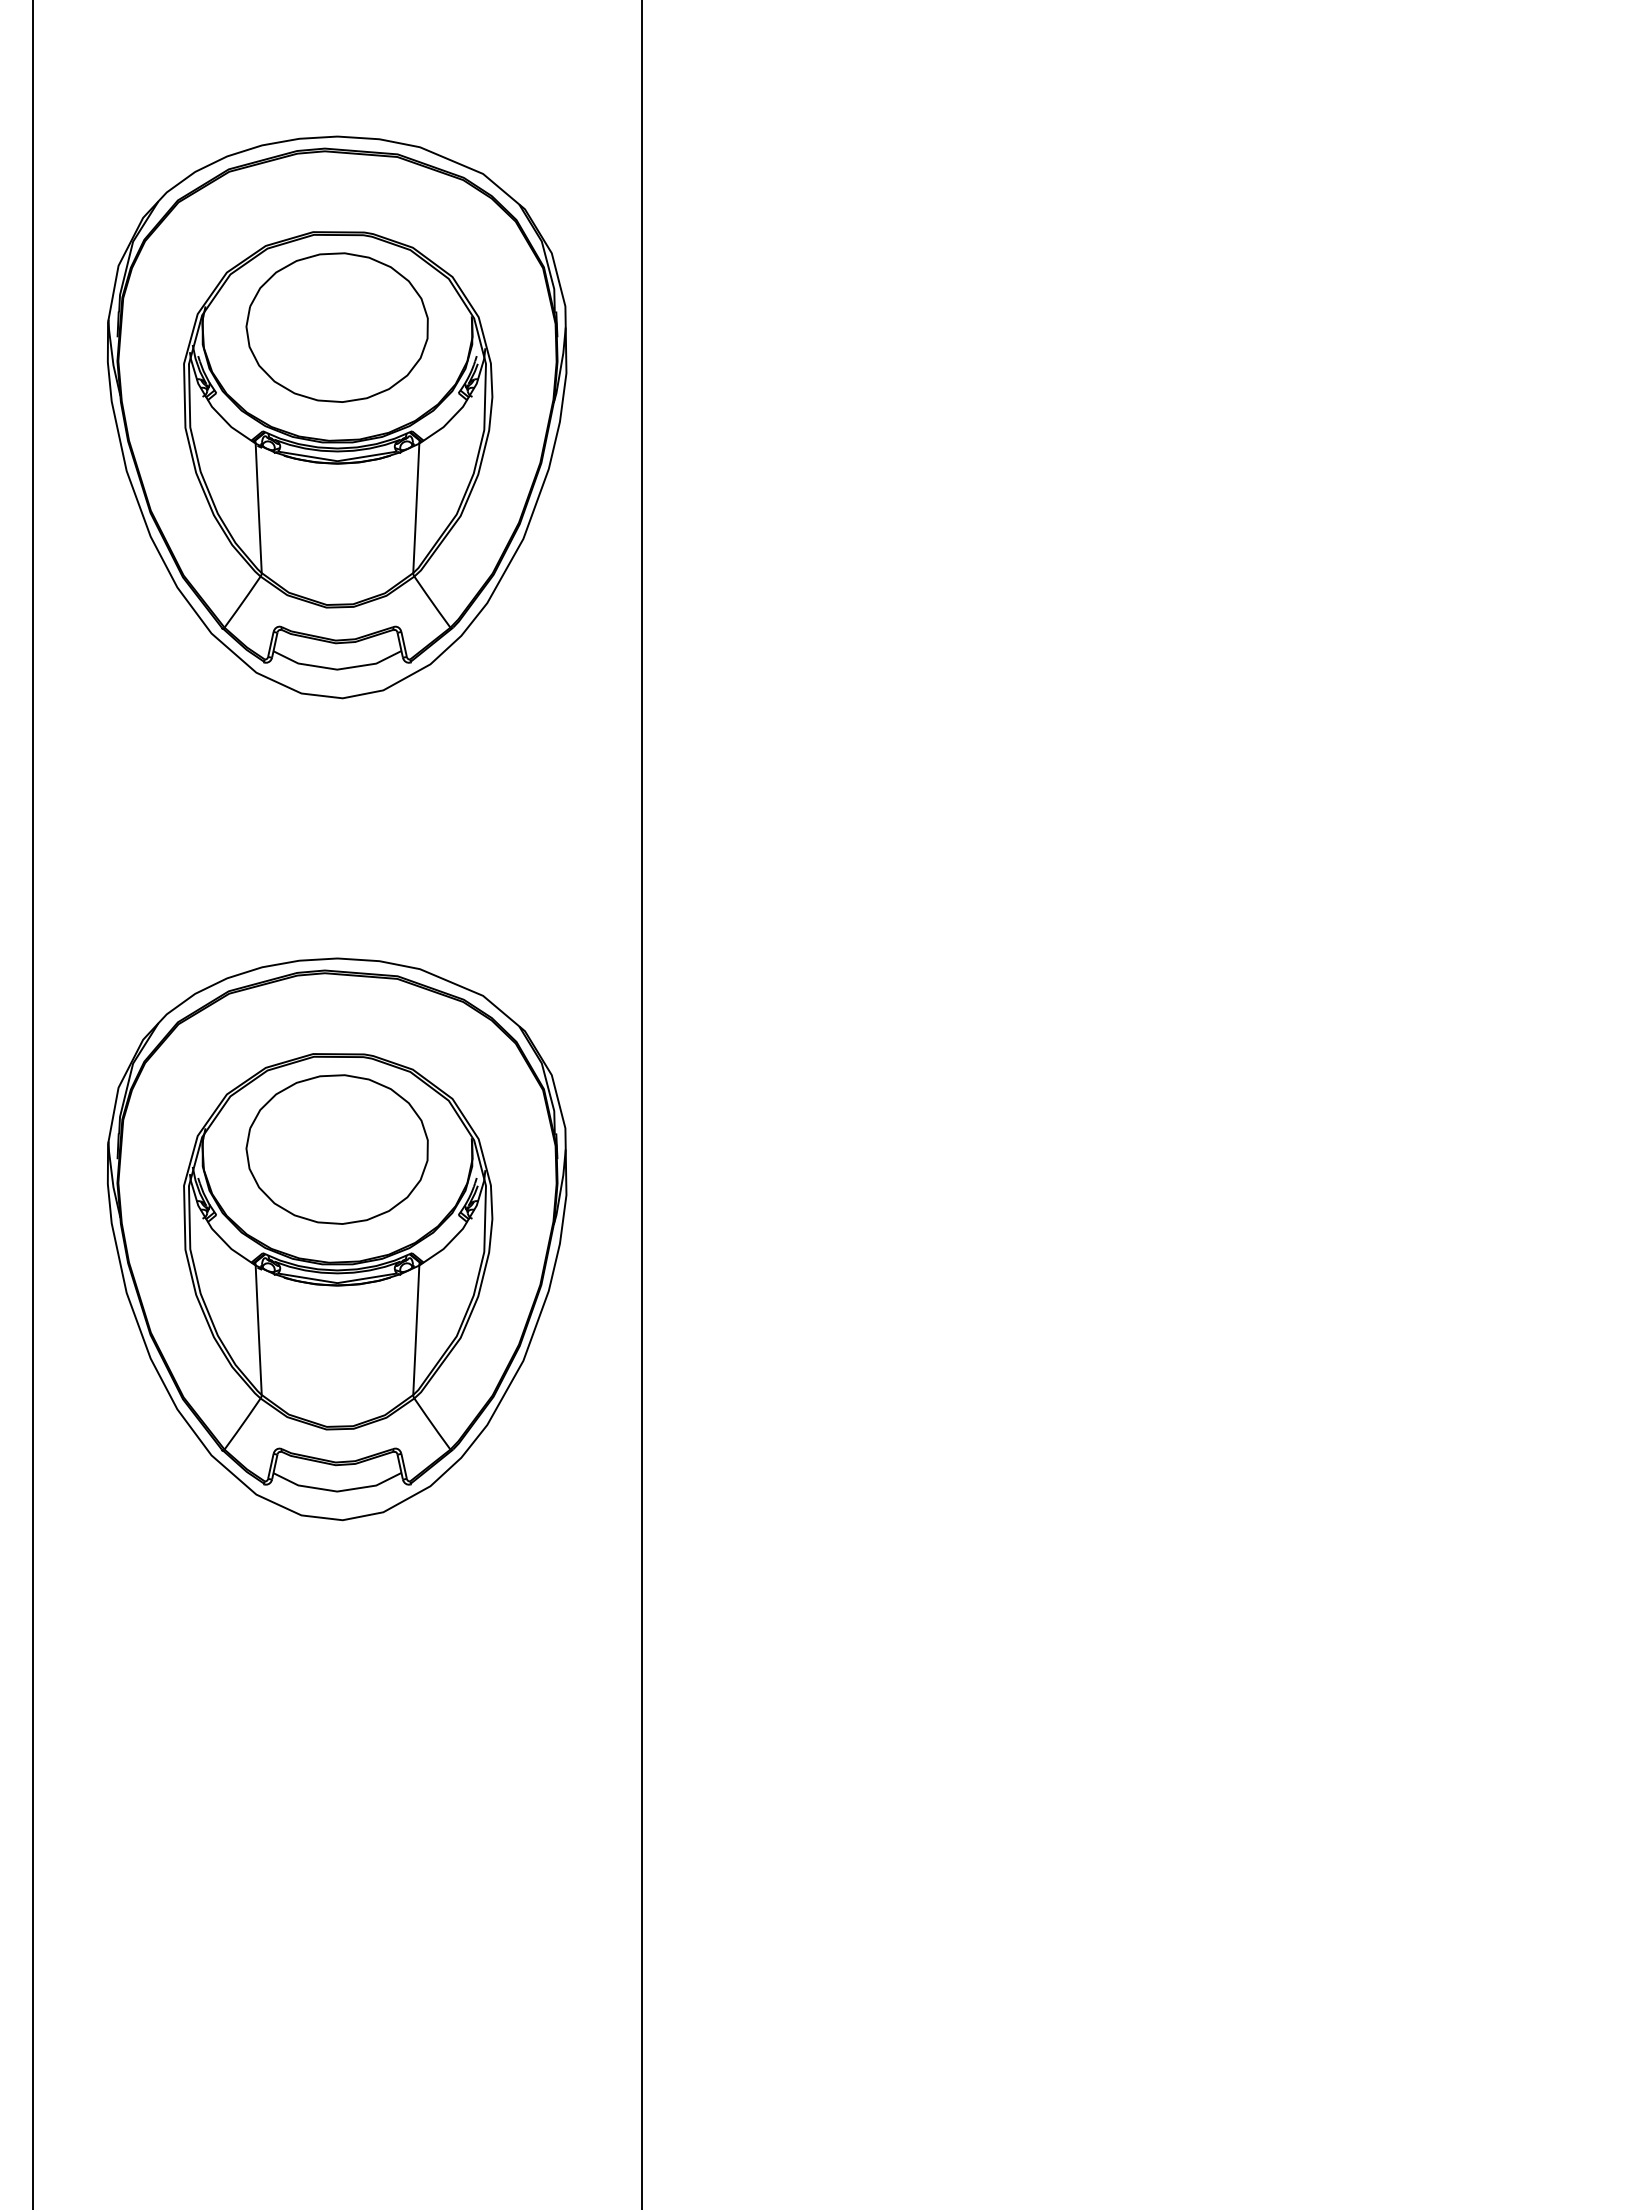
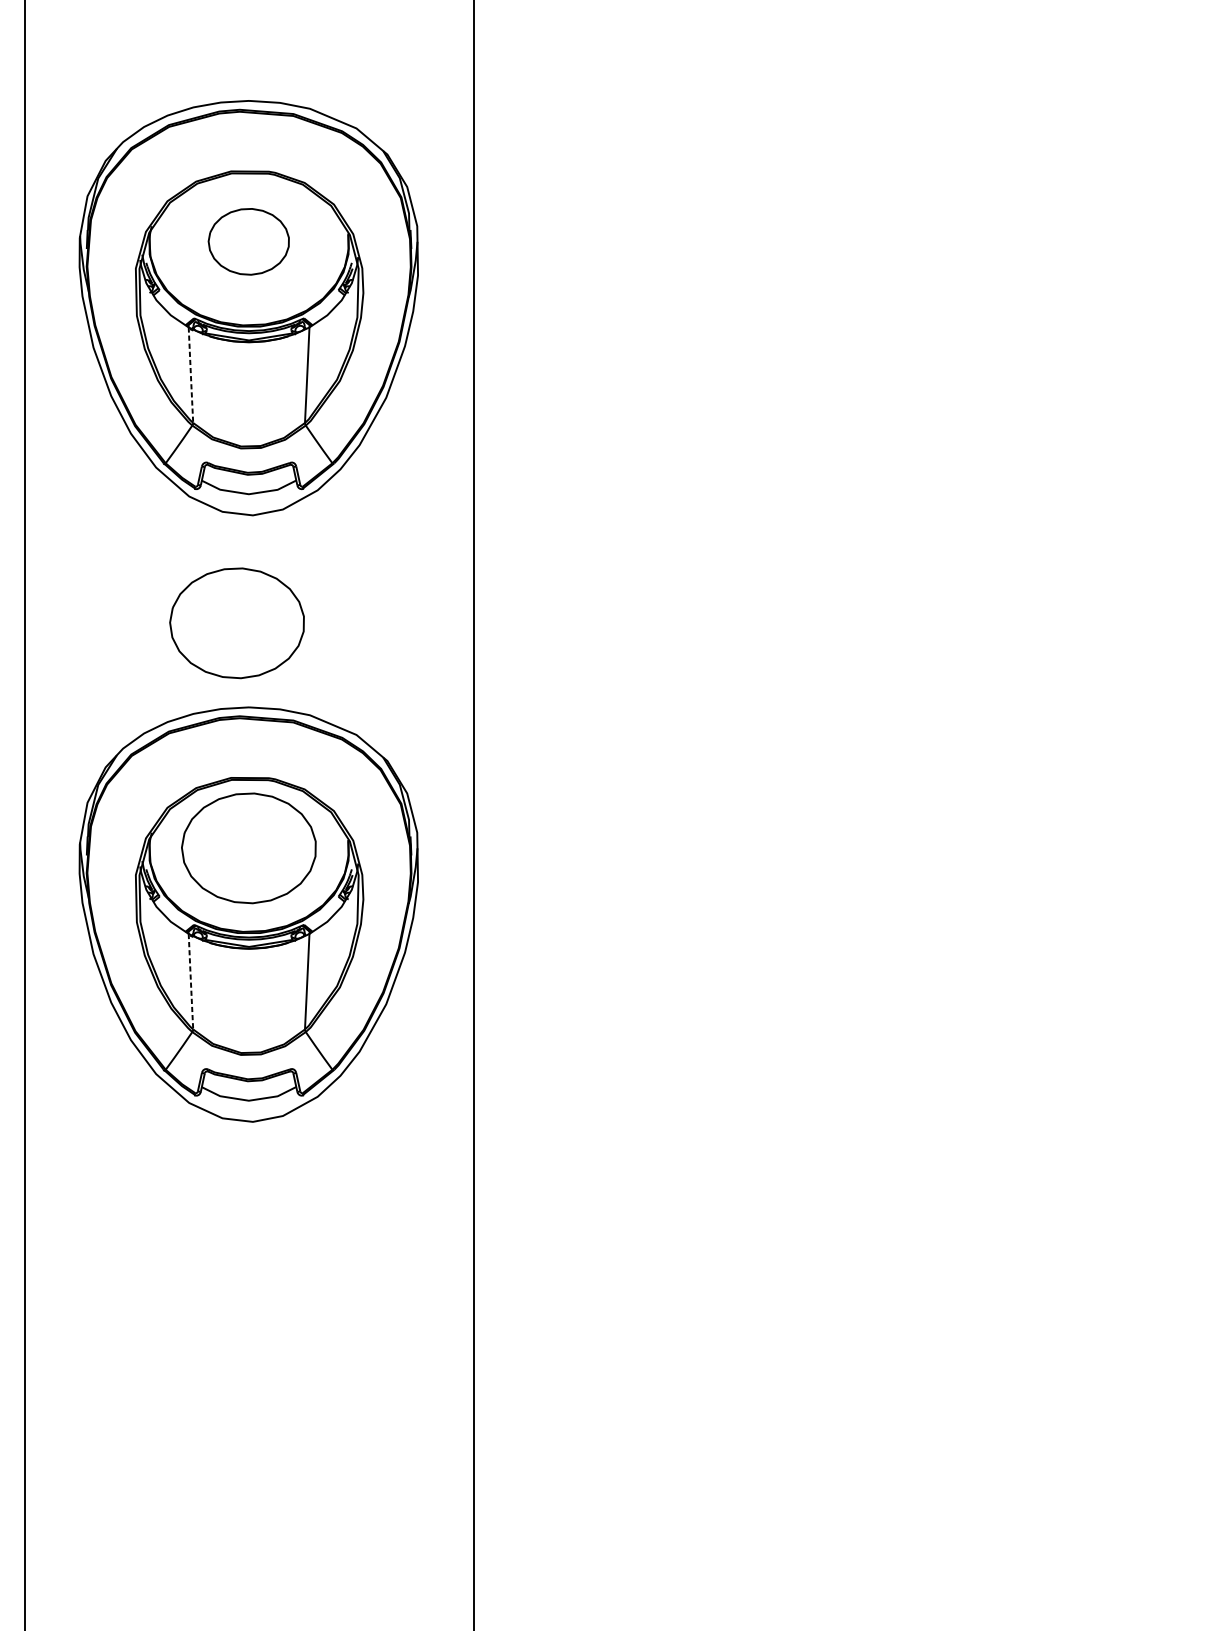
part: (336, 327) -> (248, 241), size x0.6
line: (258, 508) -> (190, 375), solid -> dashed
part: (320, 844) -> (236, 623), added
line: (258, 1330) -> (190, 981), solid -> dashed

